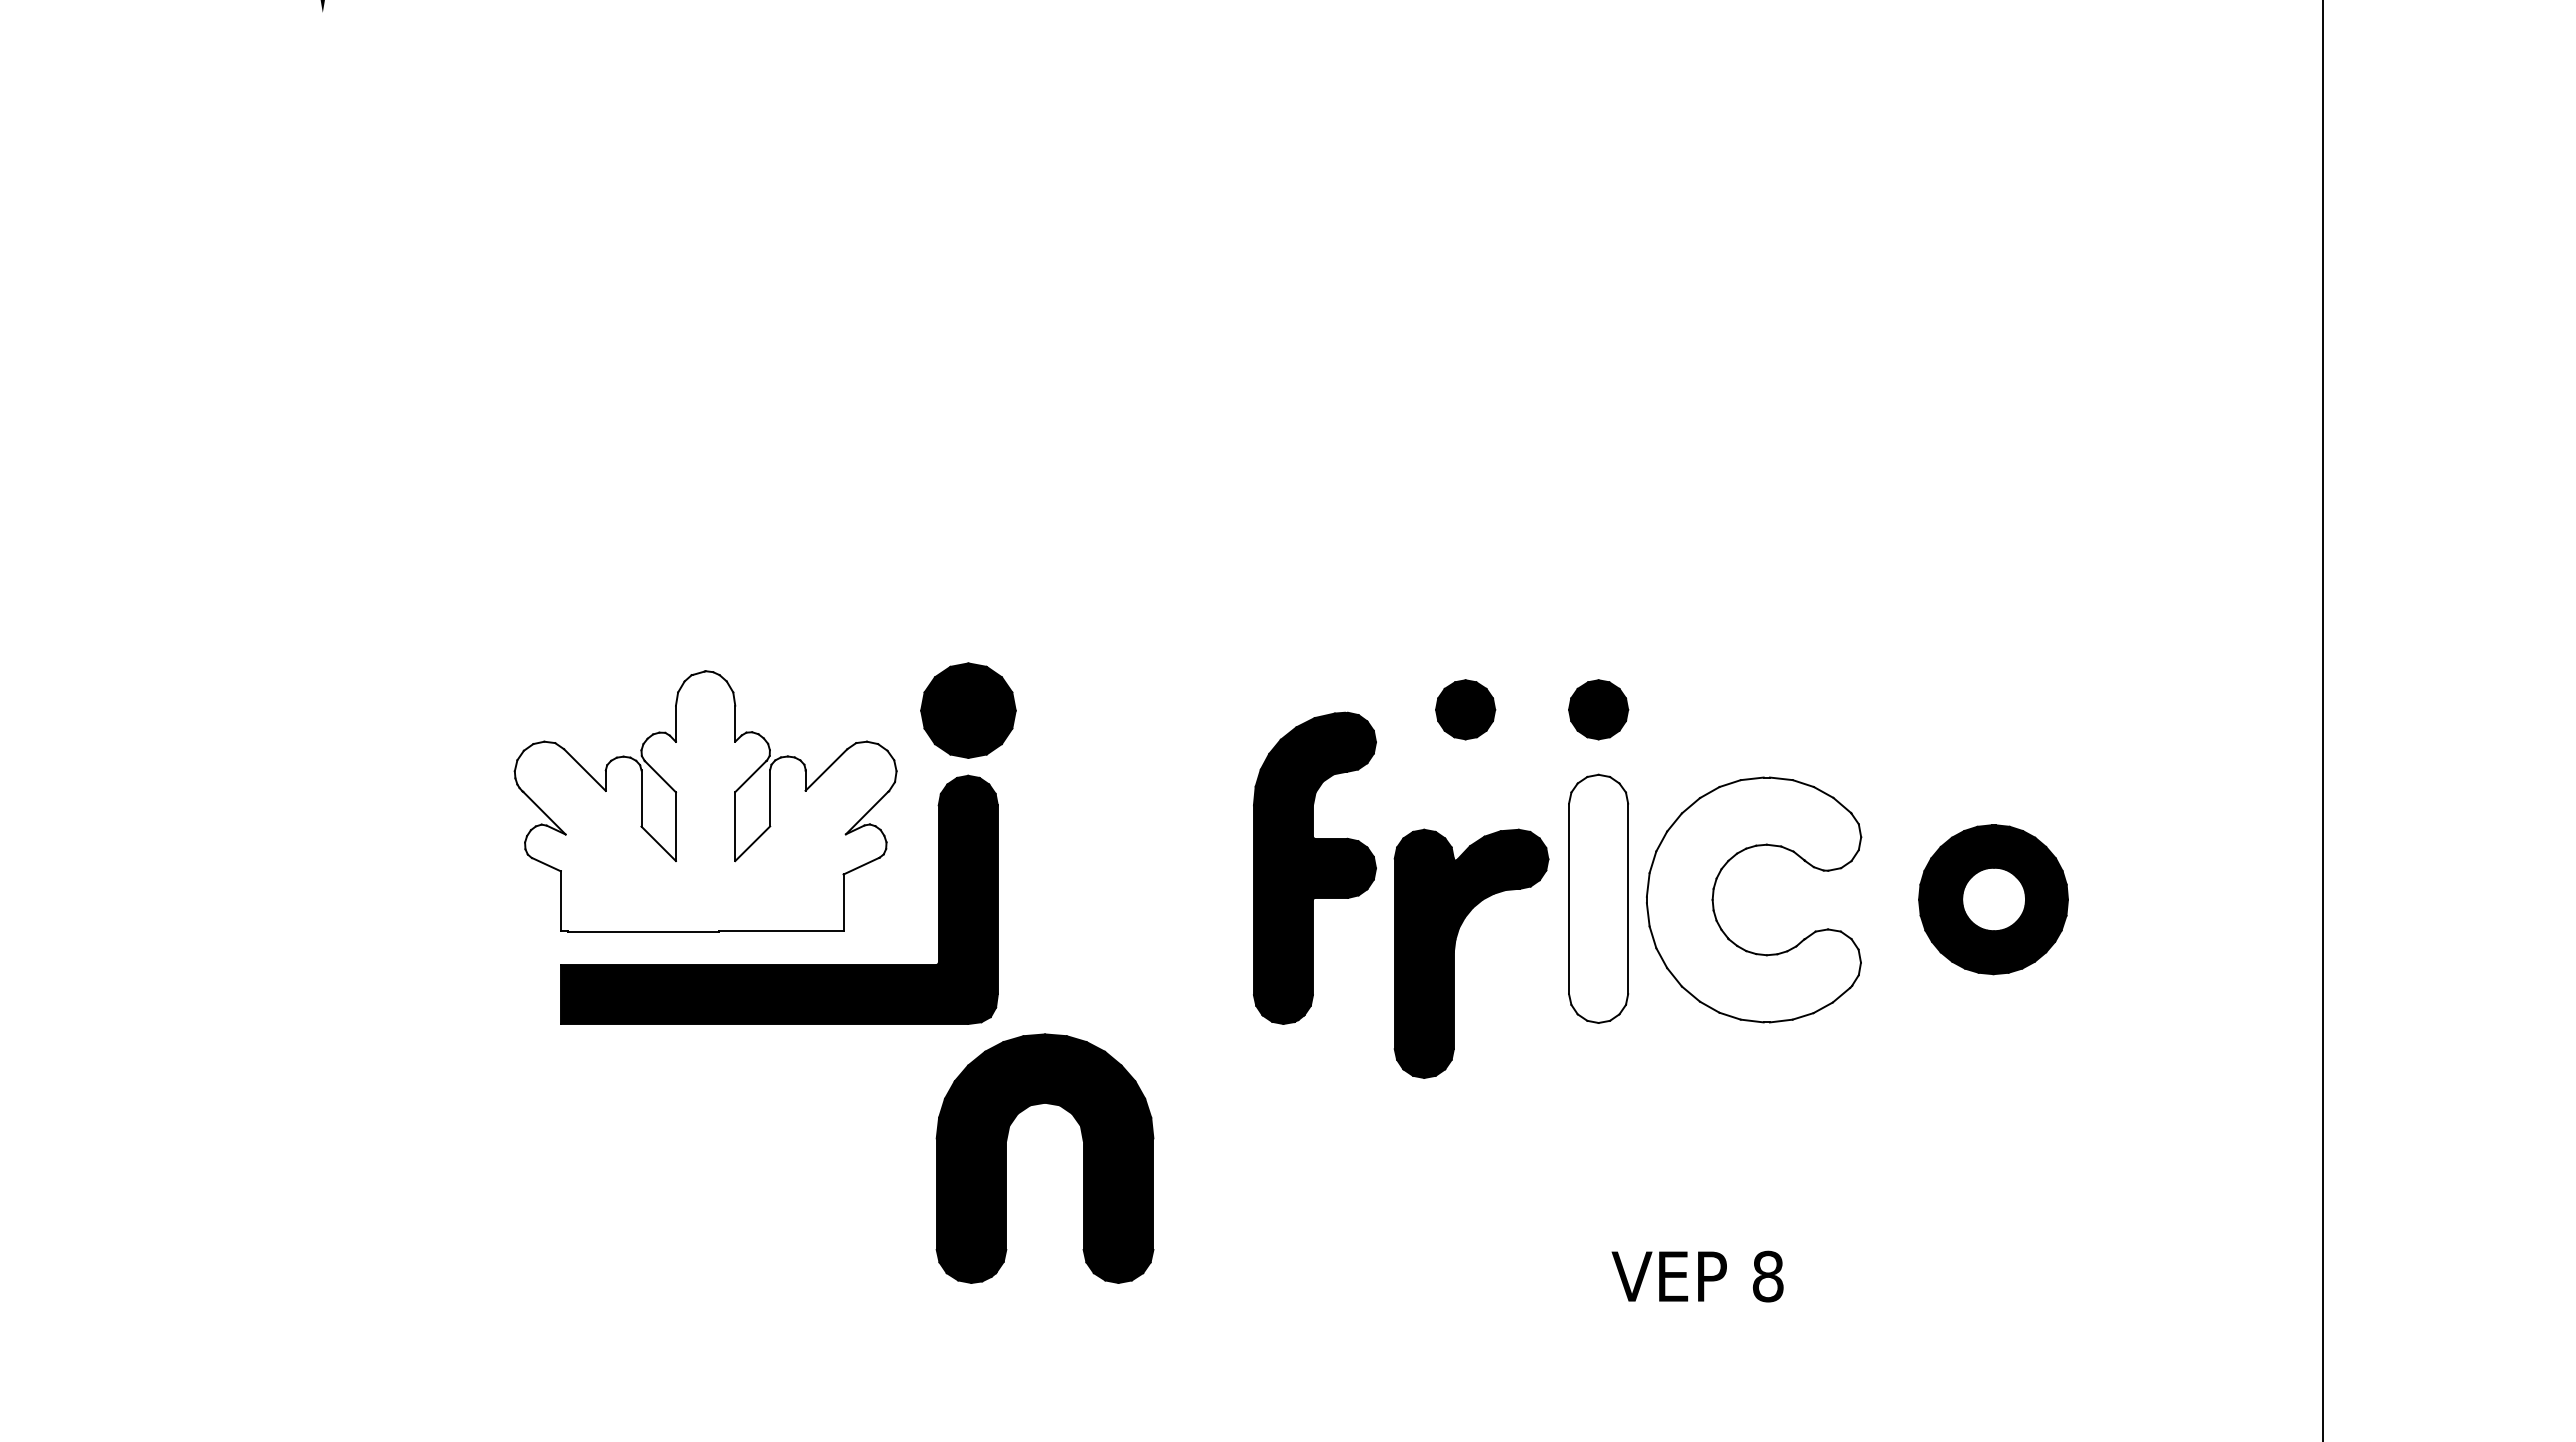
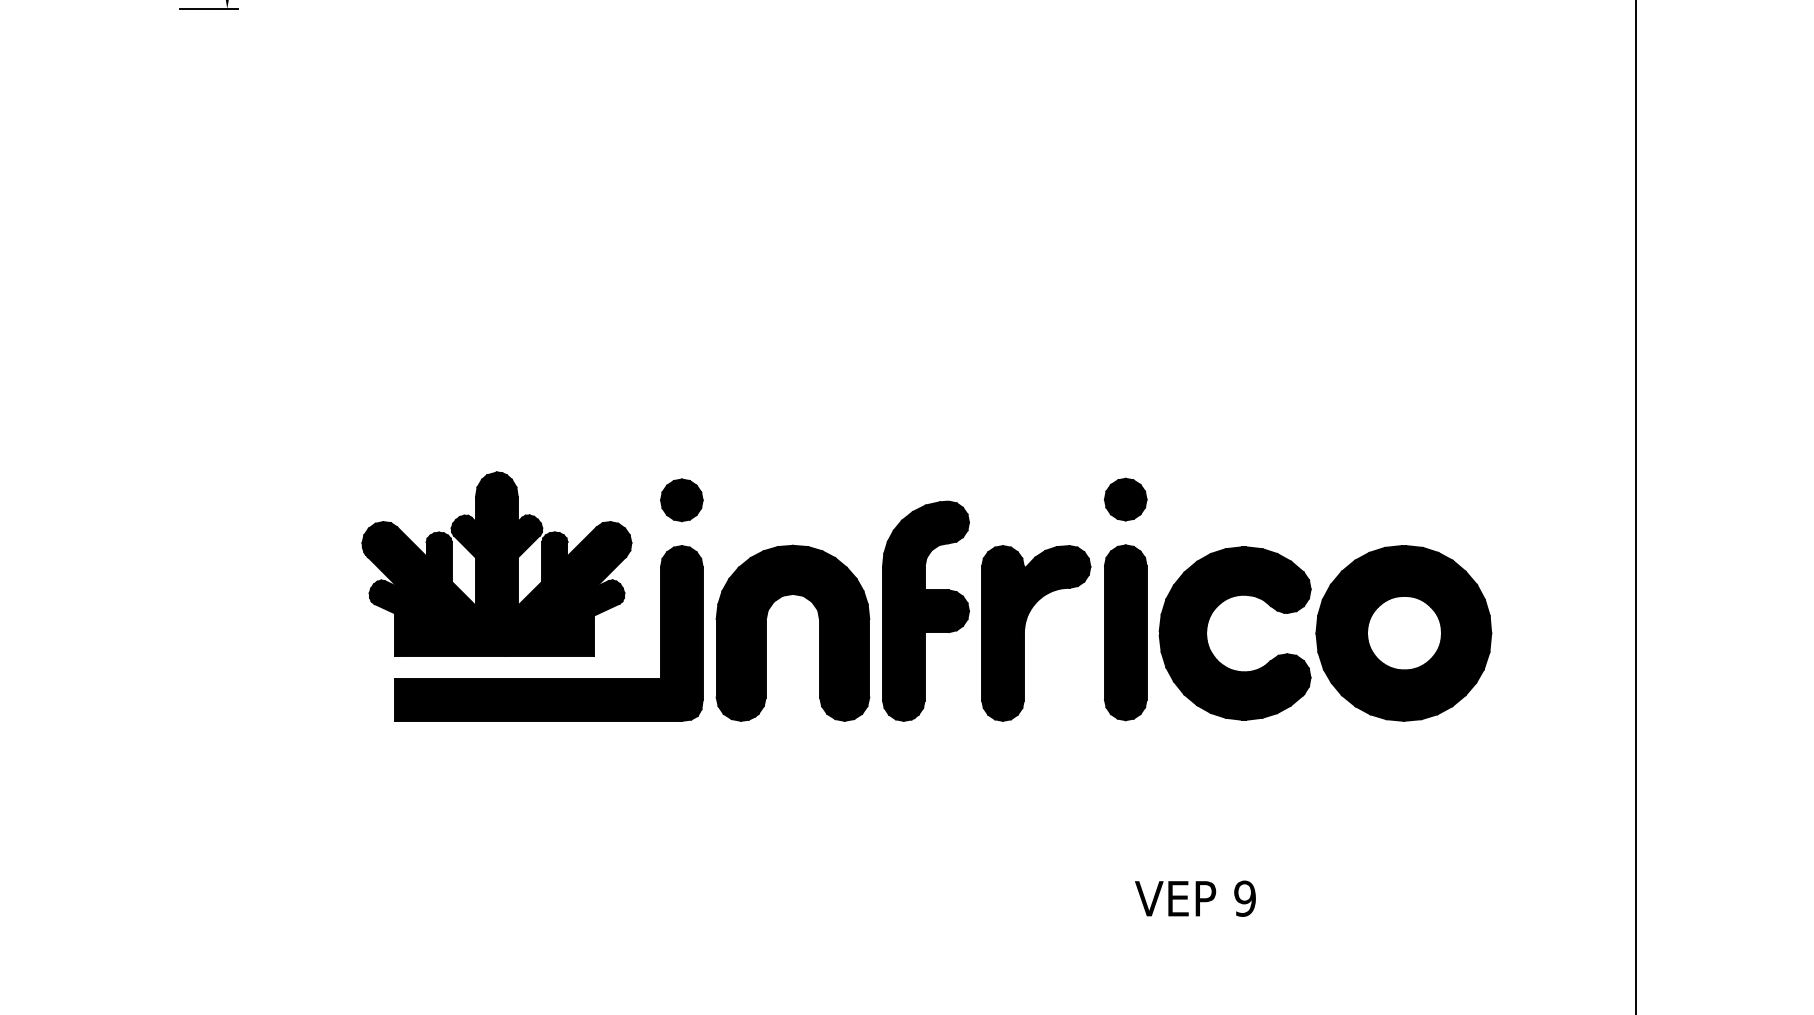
line: (296, 12) -> (208, 8), added
part: (1465, 709) -> (1031, 499), removed
part: (967, 710) -> (681, 500), size x0.62
fill: (705, 801) -> (496, 564), added
fill: (1598, 898) -> (1125, 632), added
fill: (1753, 899) -> (1234, 633), added
part: (1993, 899) -> (1403, 633), size x1.67
part: (1455, 949) -> (1024, 630), moved
part: (1006, 1158) -> (765, 633), moved
text: (1767, 1276) -> (1244, 898), 8 -> 9

